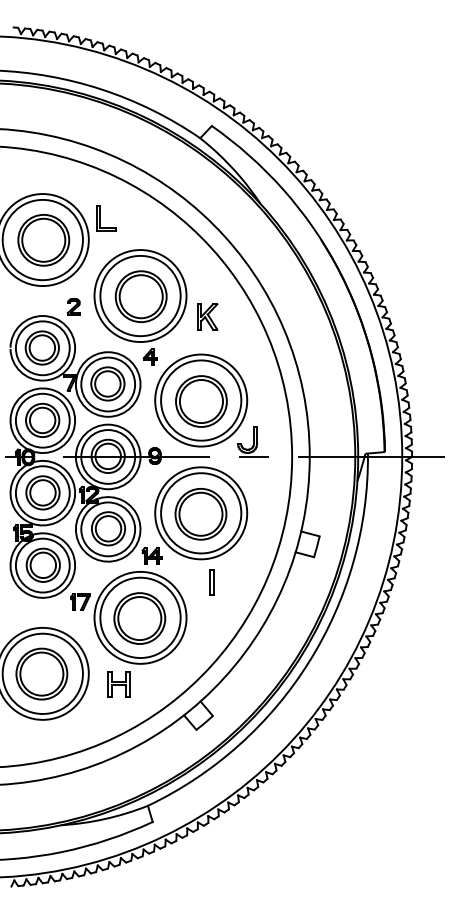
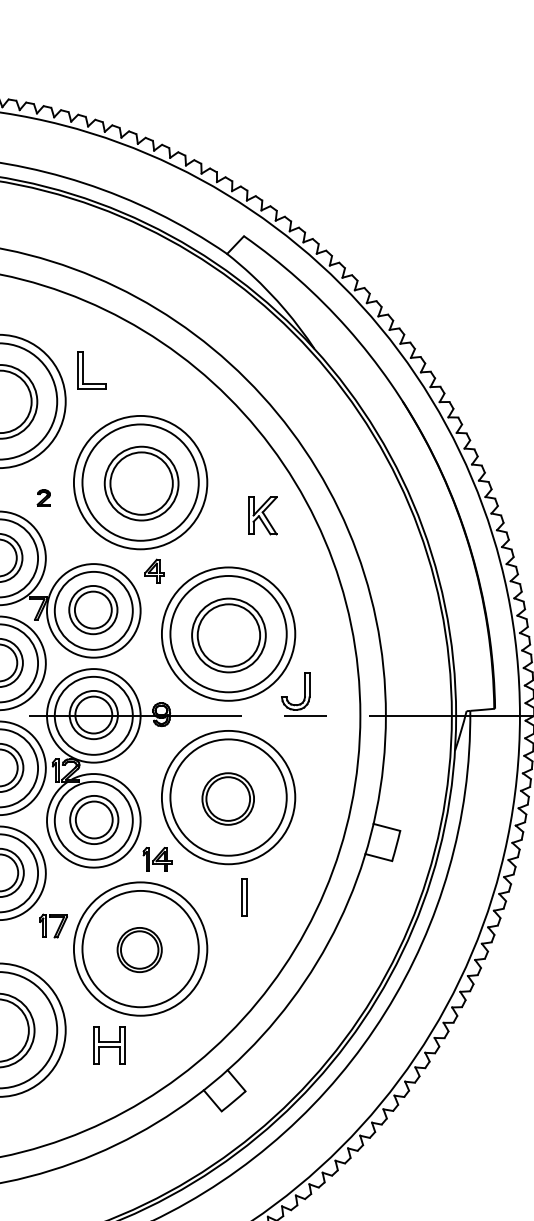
part: (73, 306) -> (43, 497), size x0.7
part: (207, 316) -> (262, 515), moved
part: (200, 514) -> (227, 799), size x0.7
part: (139, 618) -> (139, 949), size x0.6

